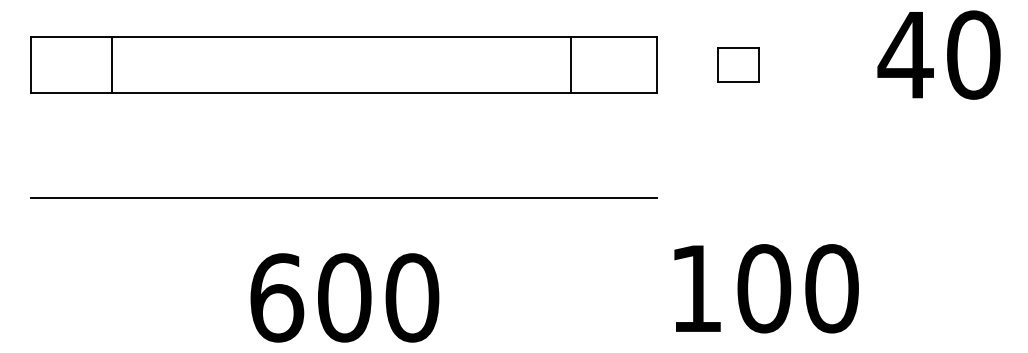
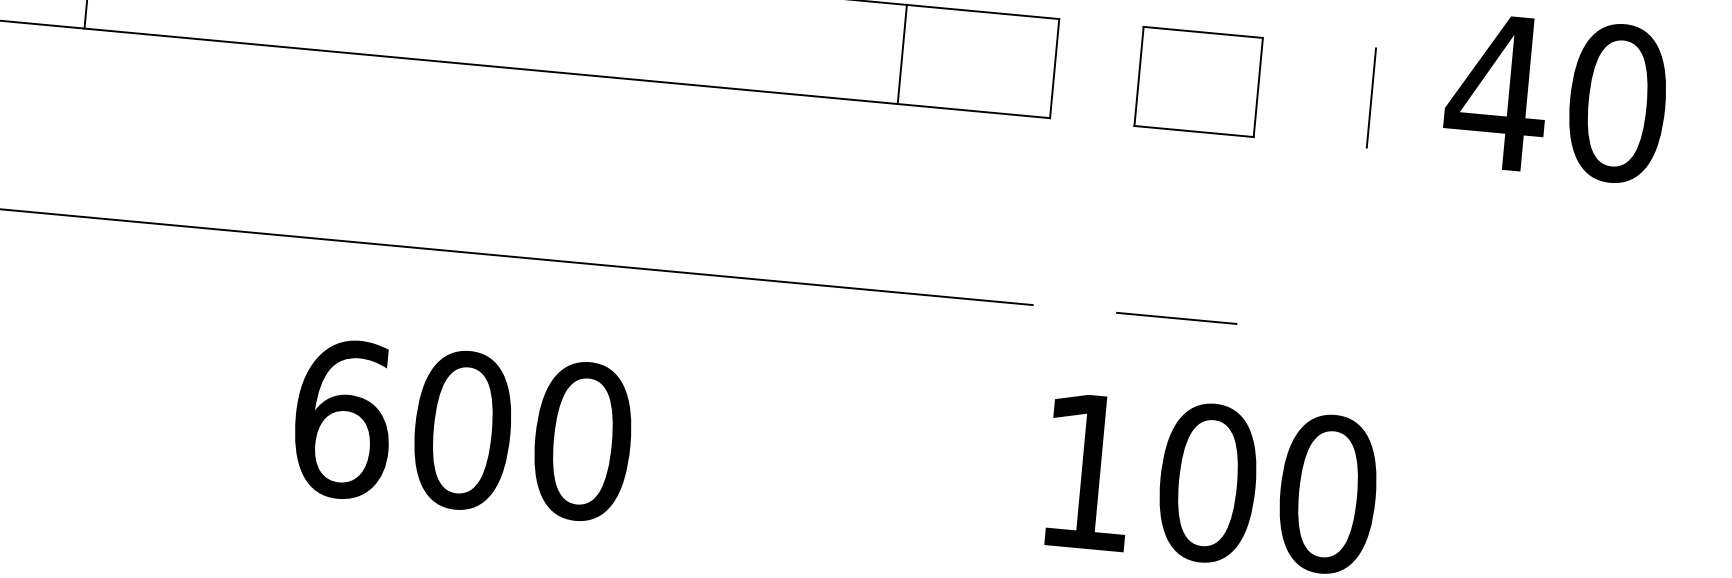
part: (738, 64) -> (1199, 81), size x1.67
line: (835, 64) -> (1370, 97), added
line: (737, 198) -> (1175, 318), added

